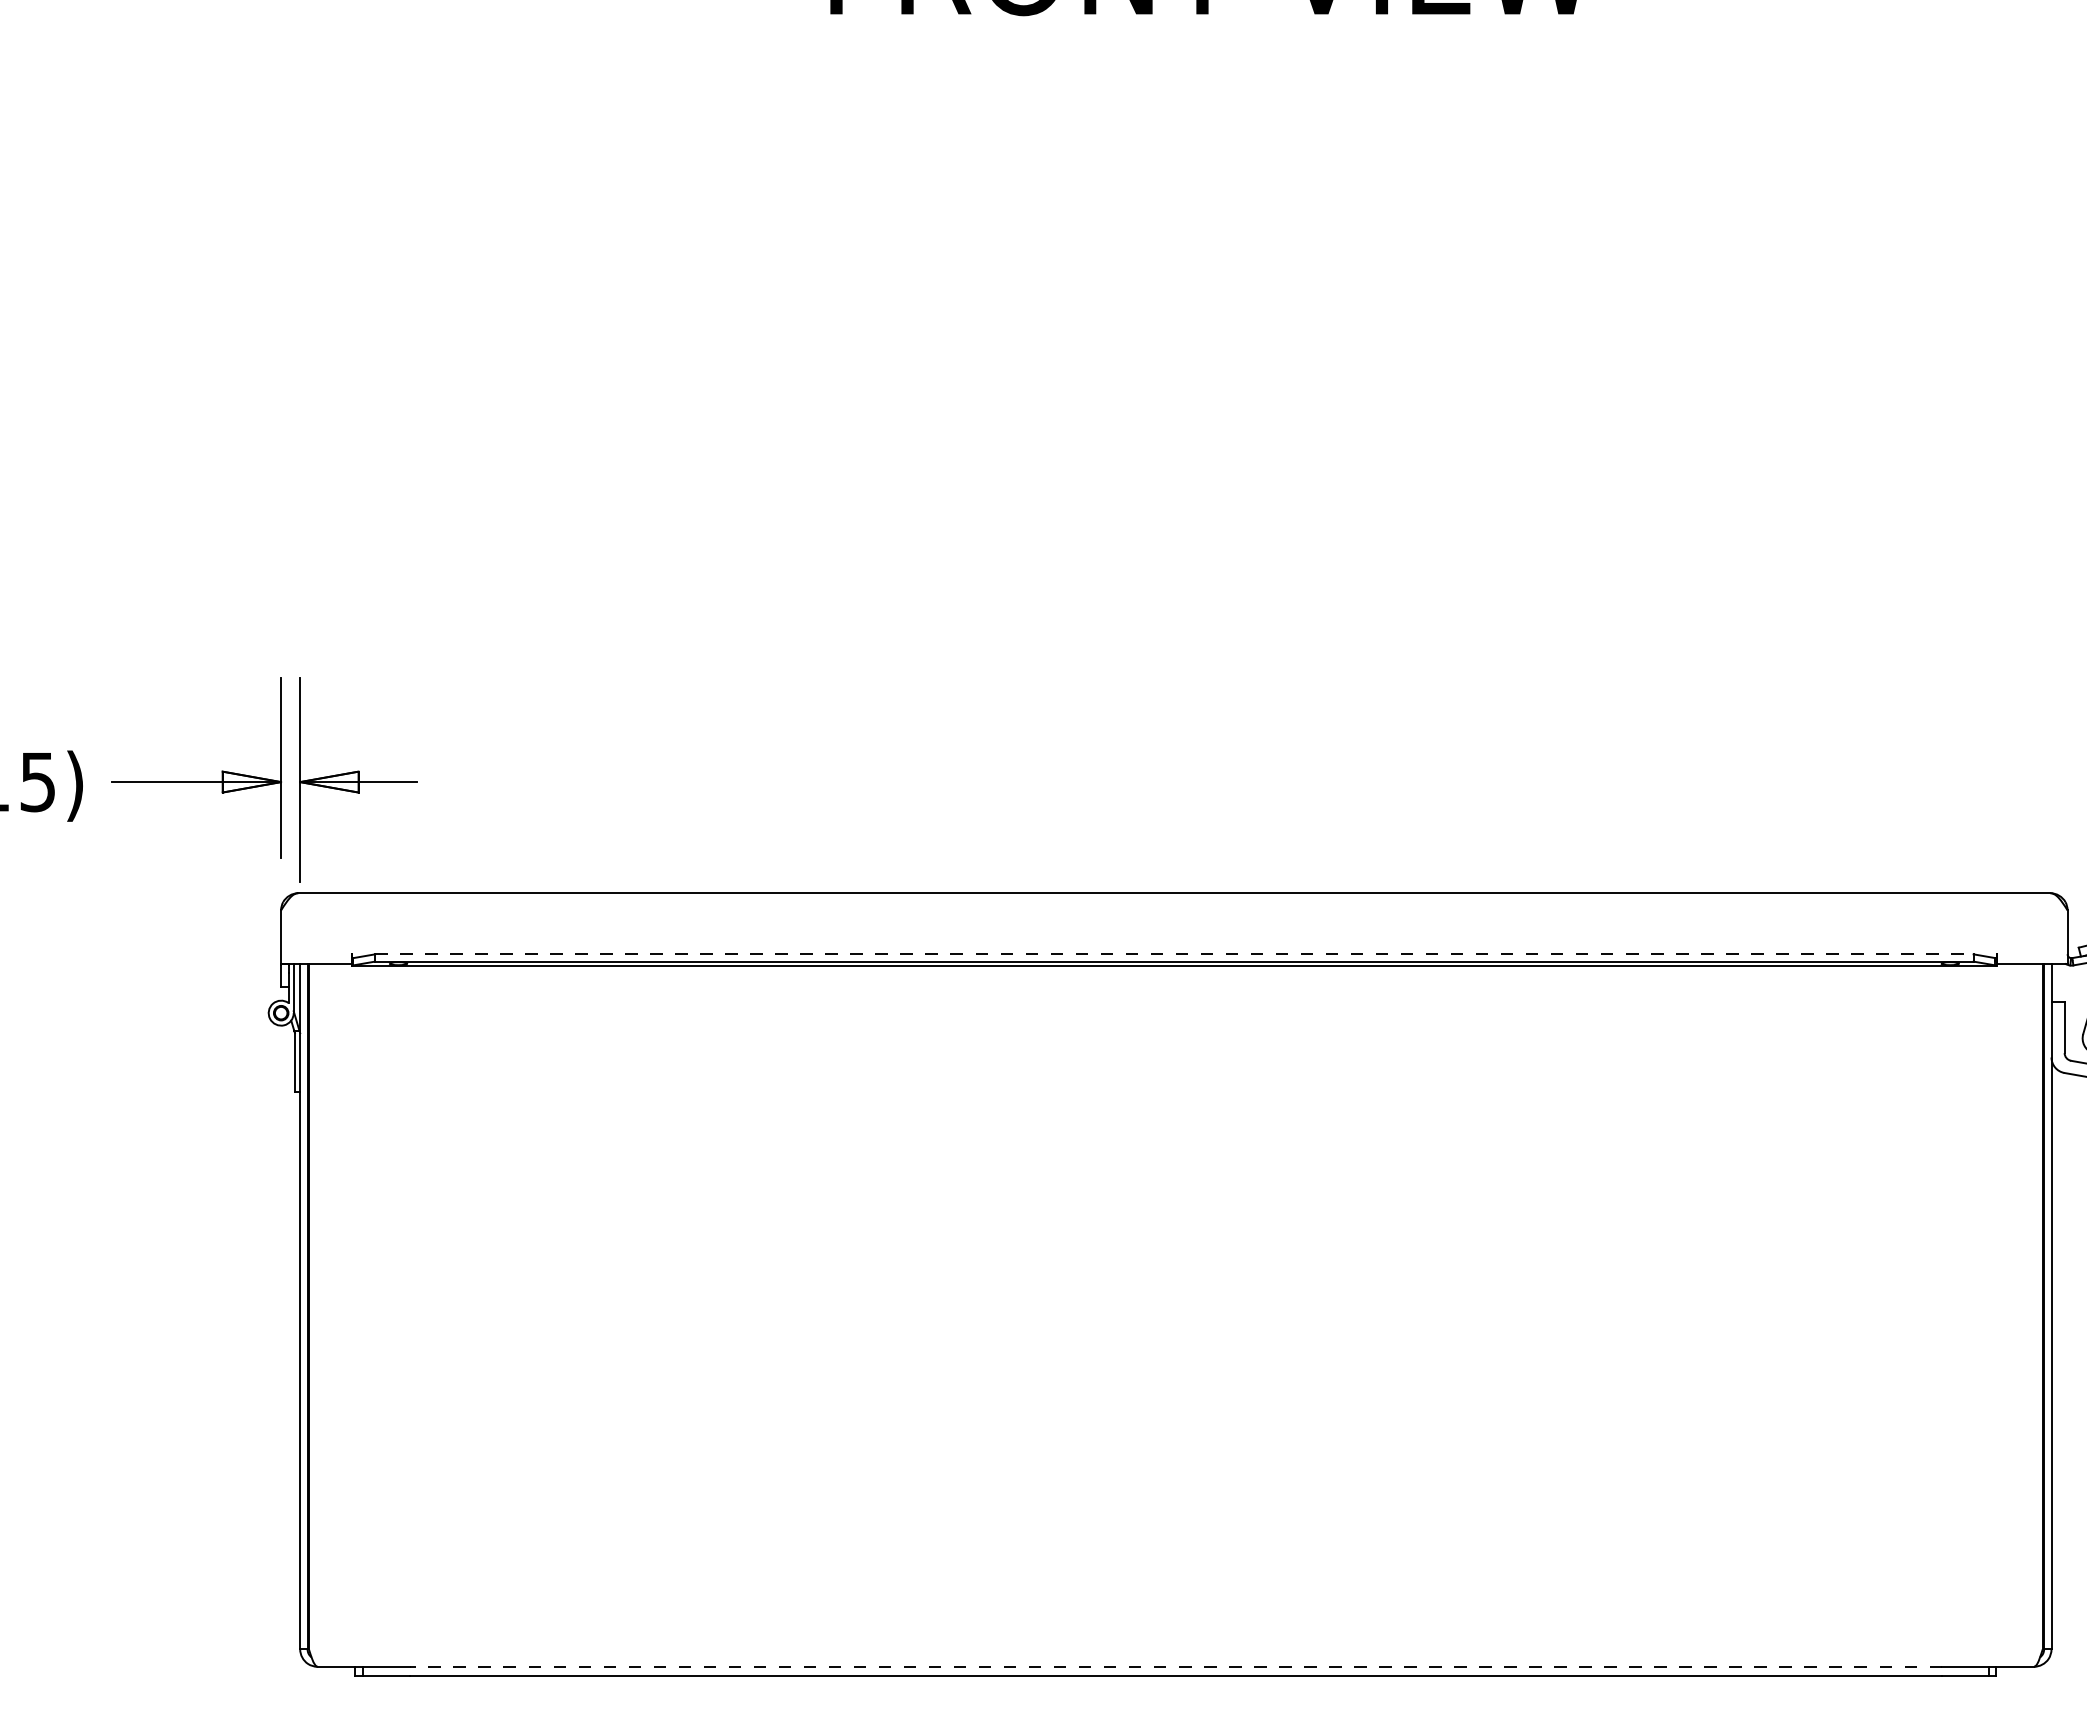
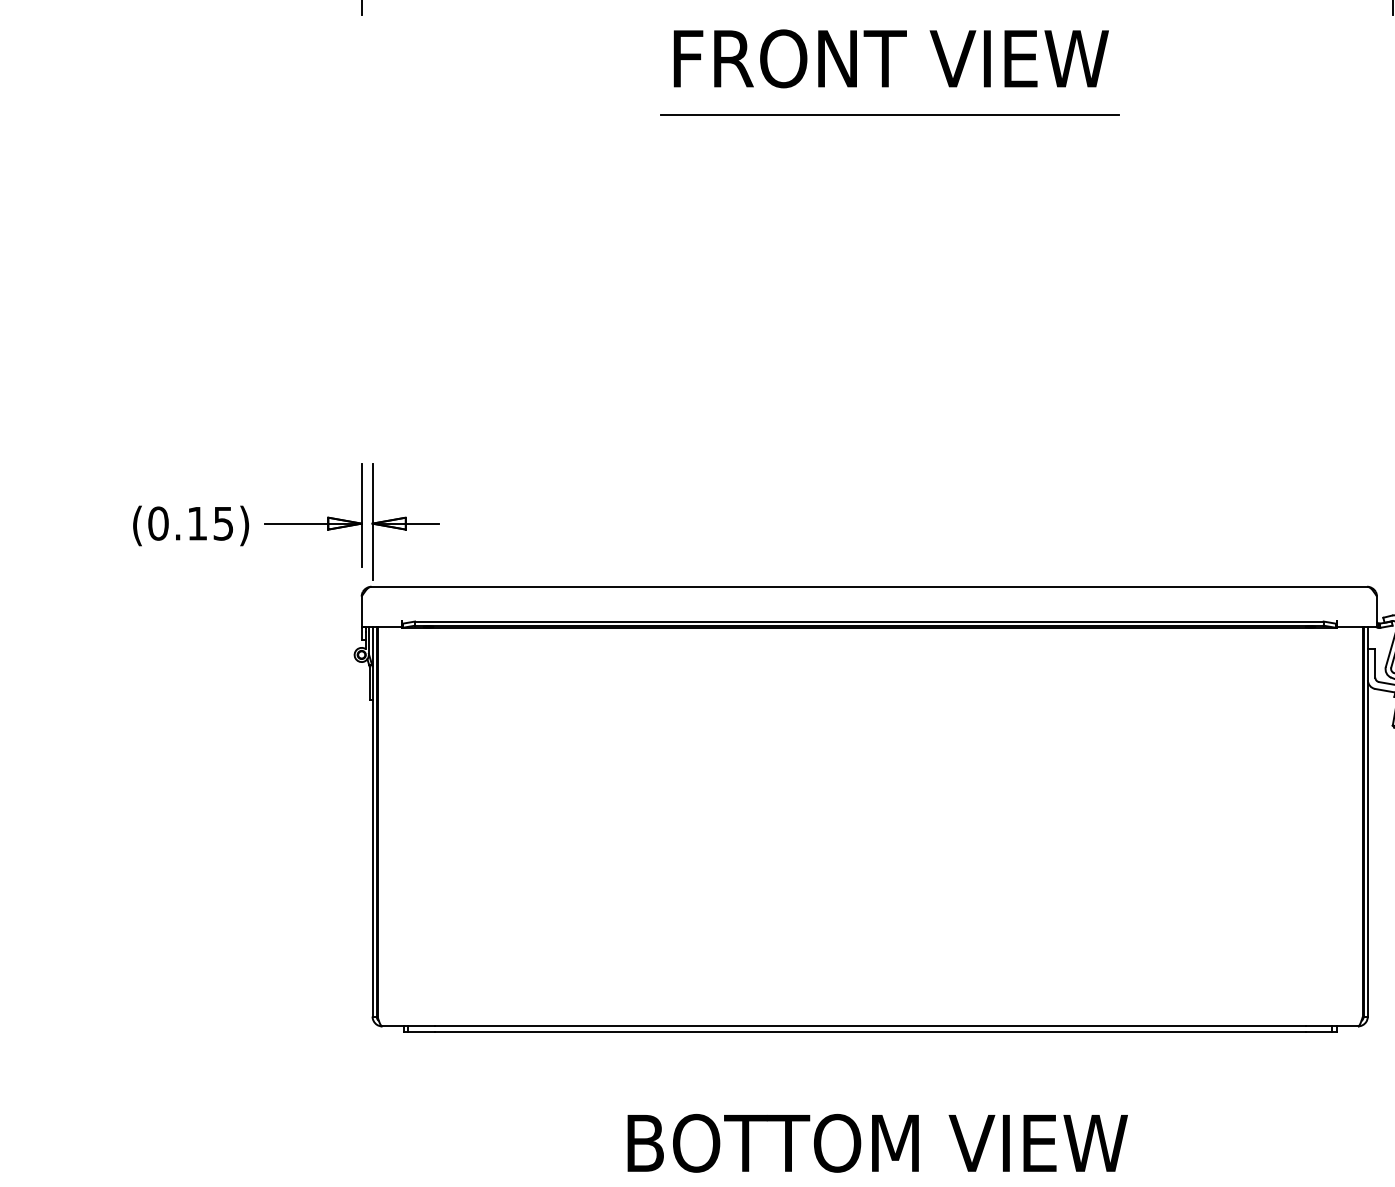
line: (1209, 63) -> (889, 115), added
line: (1174, 954) -> (869, 621), dashed -> solid
line: (1174, 1666) -> (869, 1026), dashed -> solid

